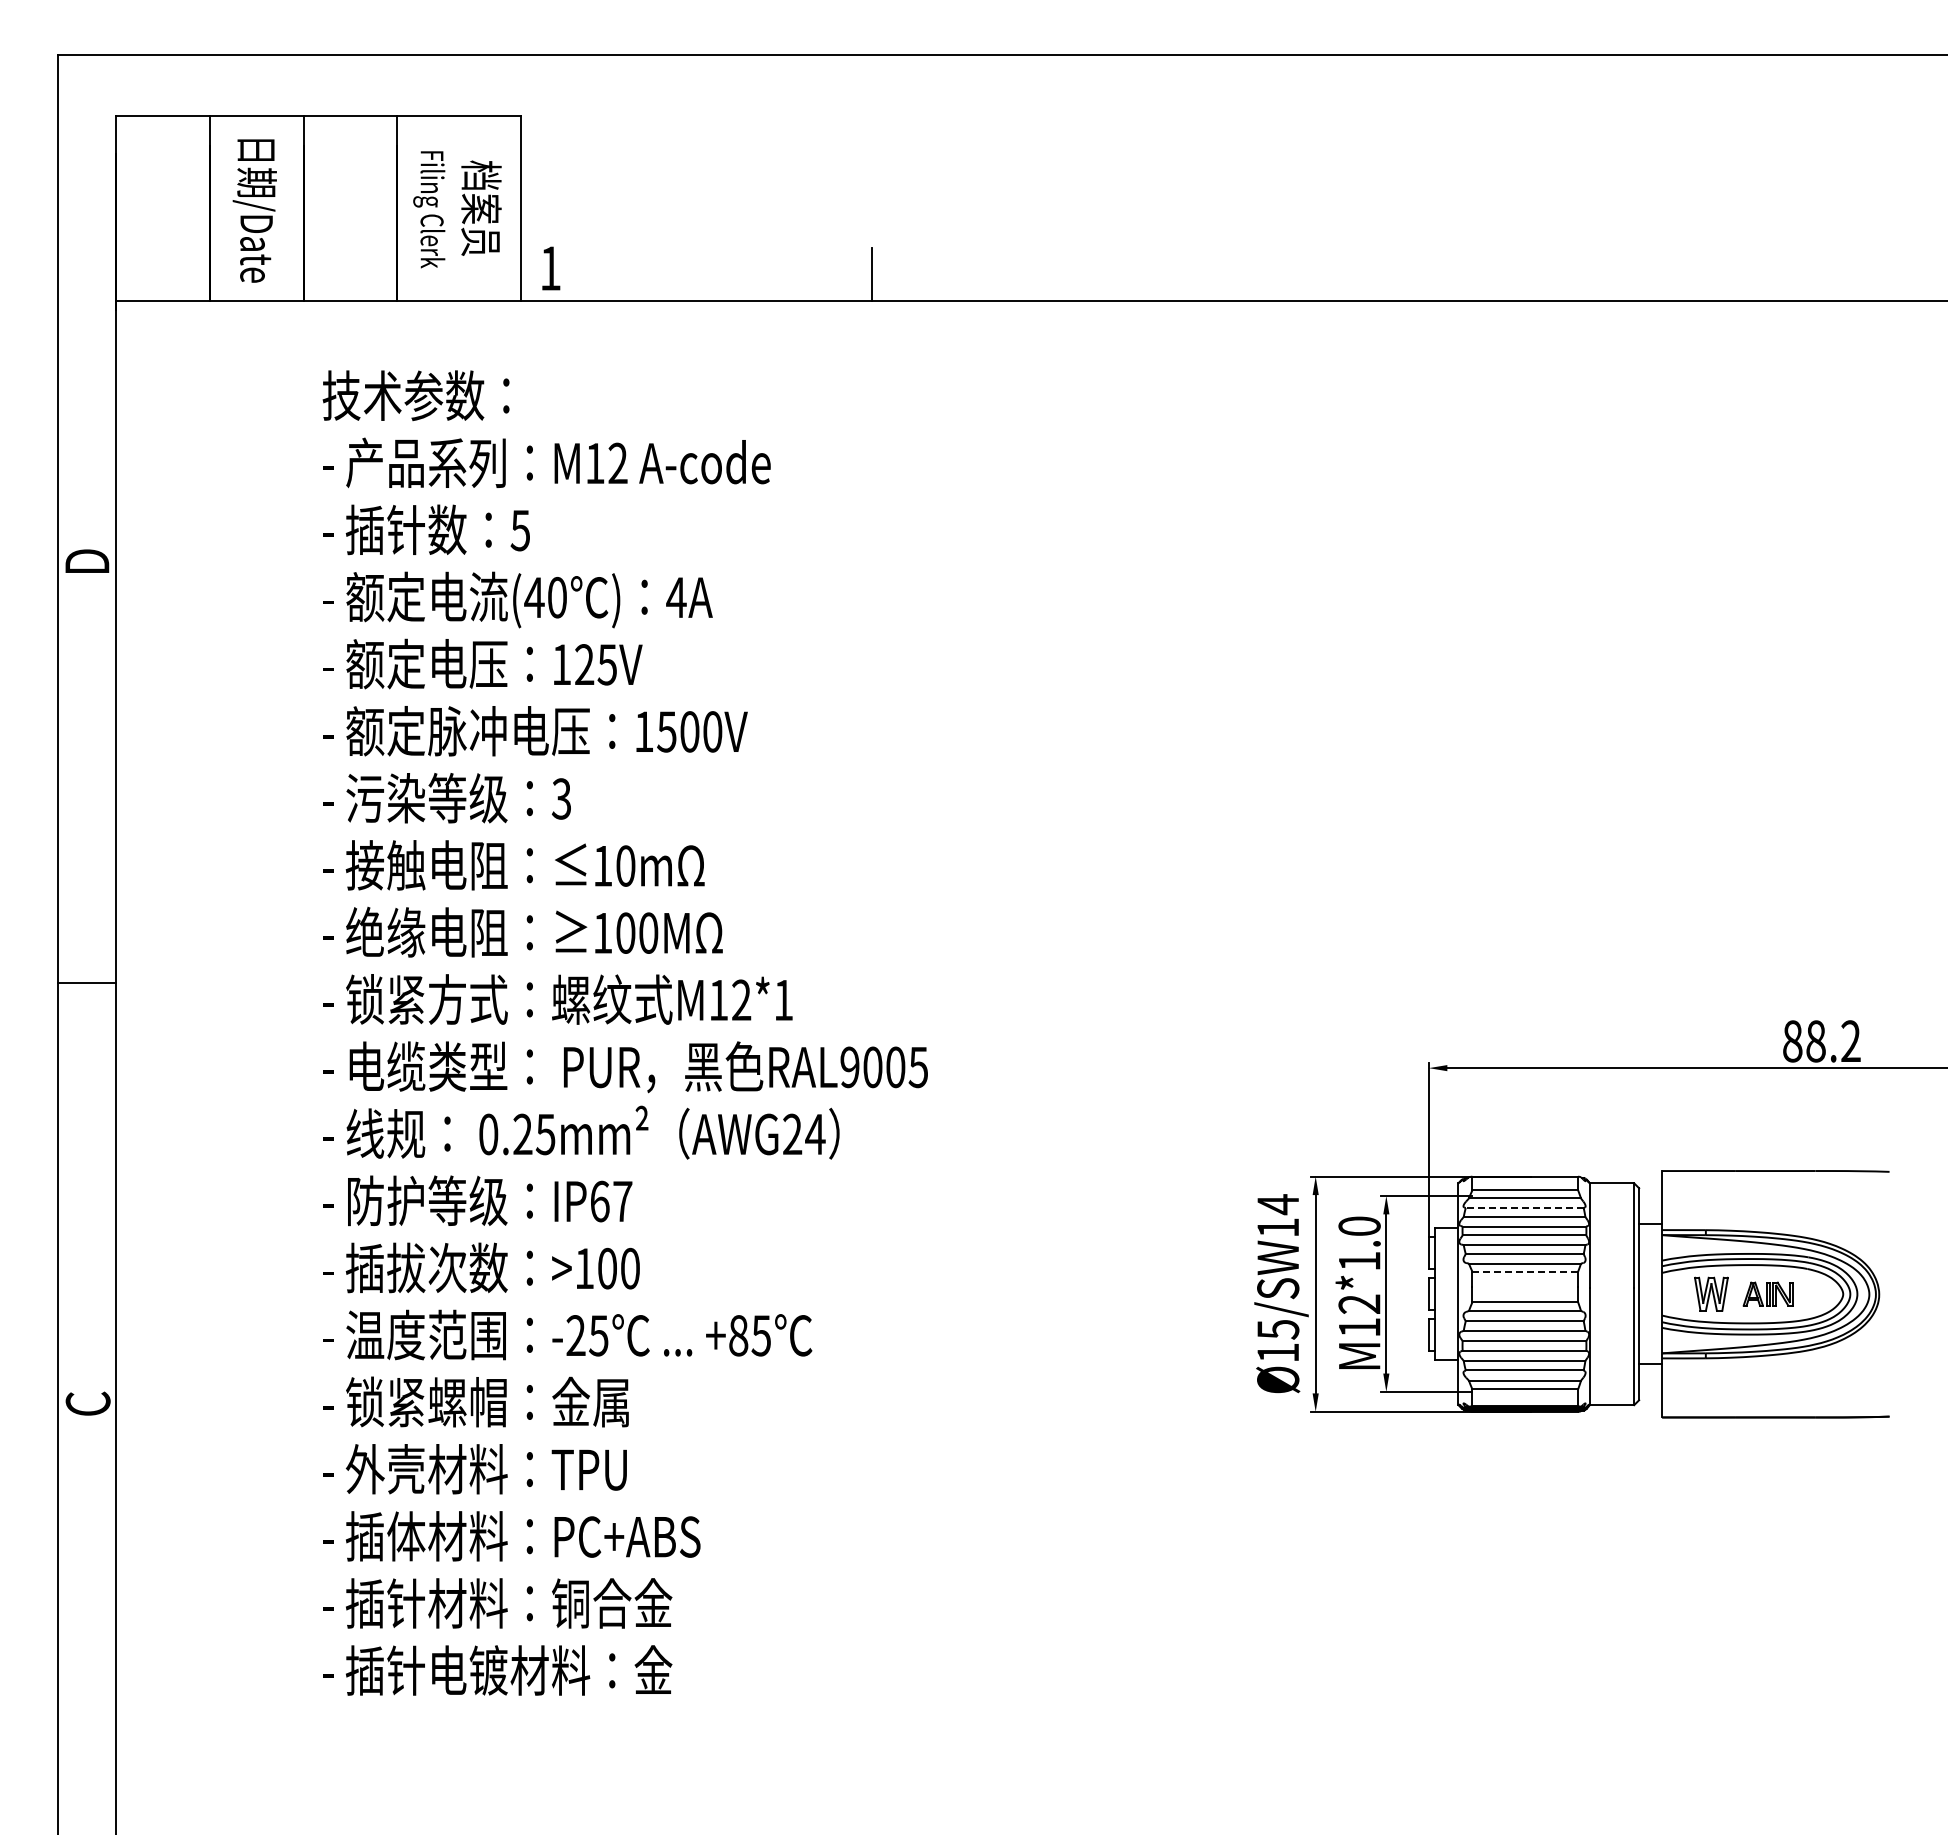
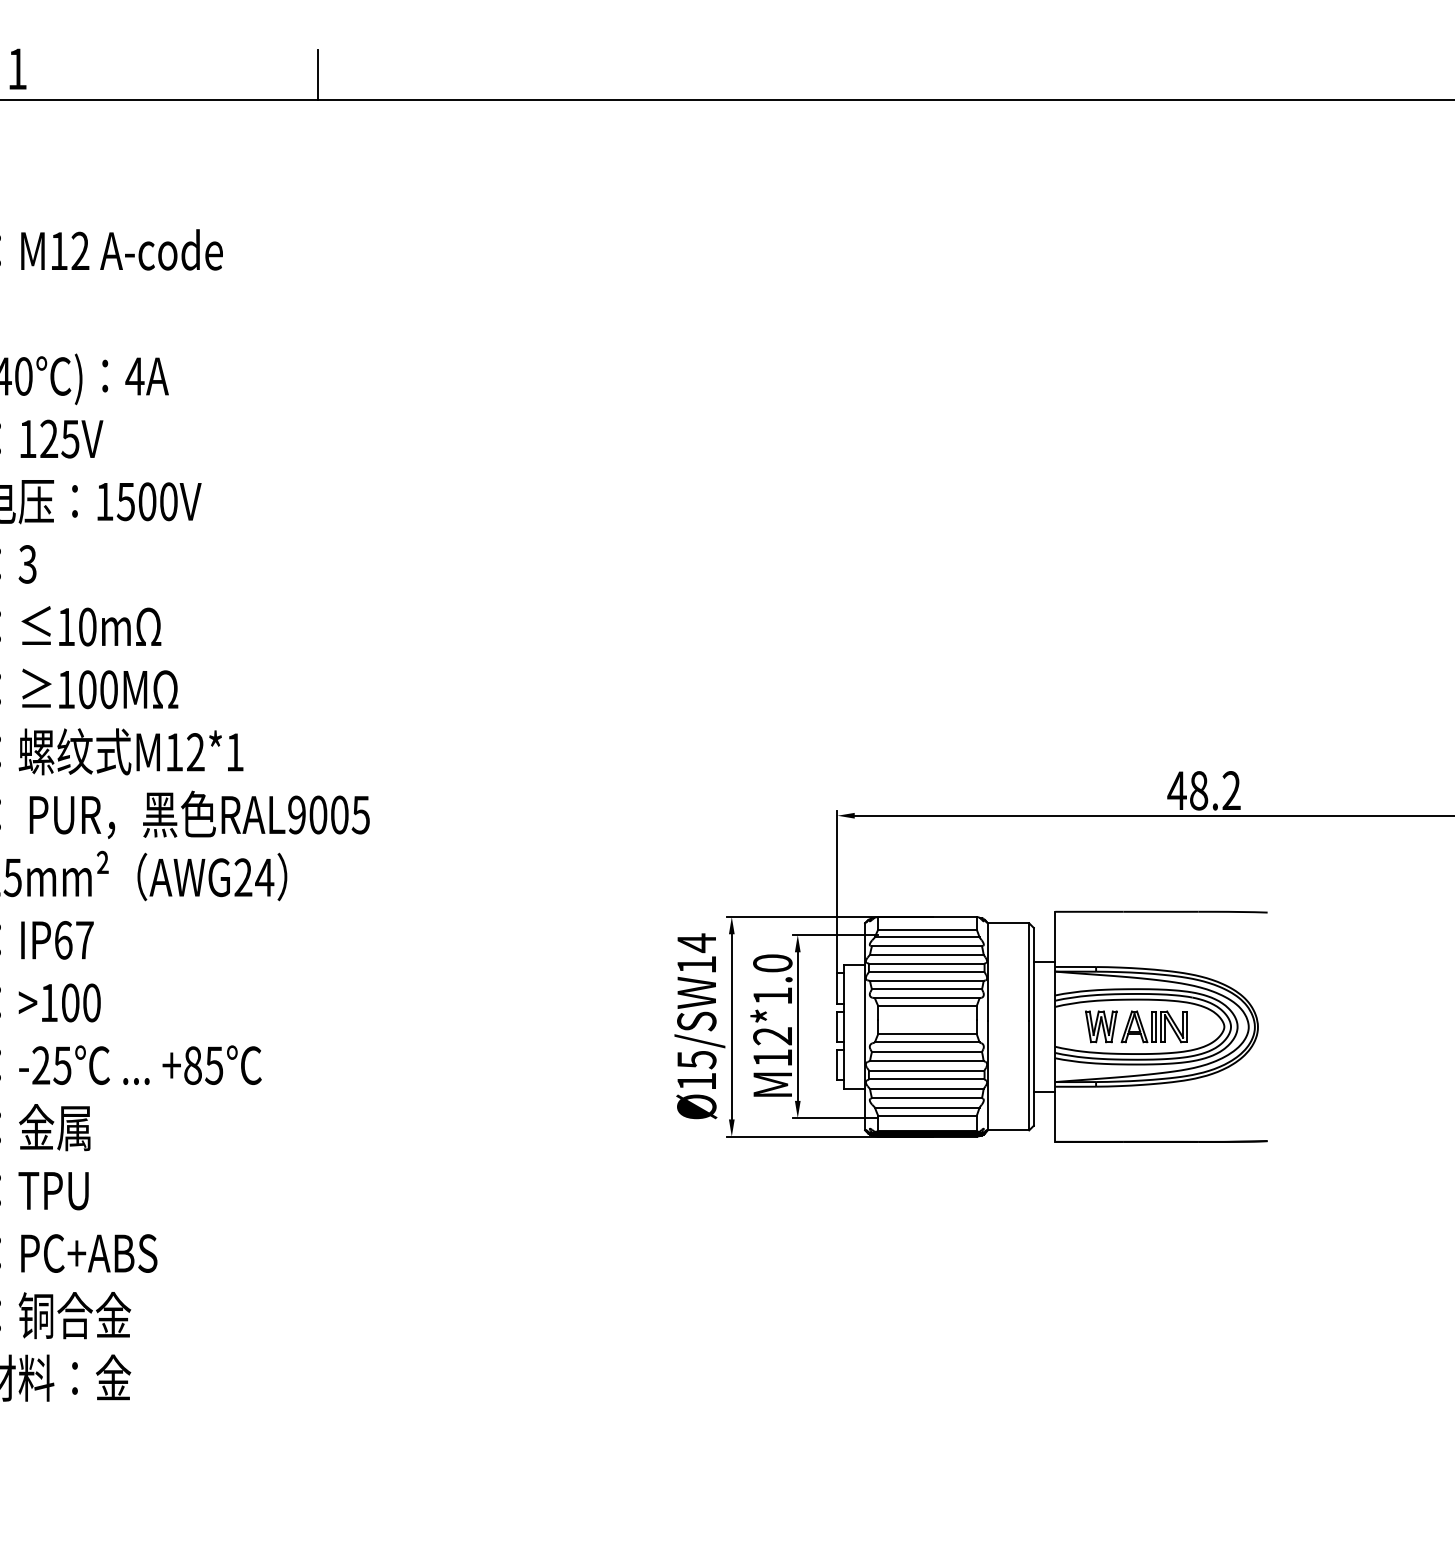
text: (1792, 1041) -> (1177, 790), 88.2 -> 48.2
line: (1524, 1208) -> (926, 946), dashed -> solid
line: (1525, 1271) -> (927, 1005), dashed -> solid
part: (1767, 1293) -> (1153, 1026), size x1.43

